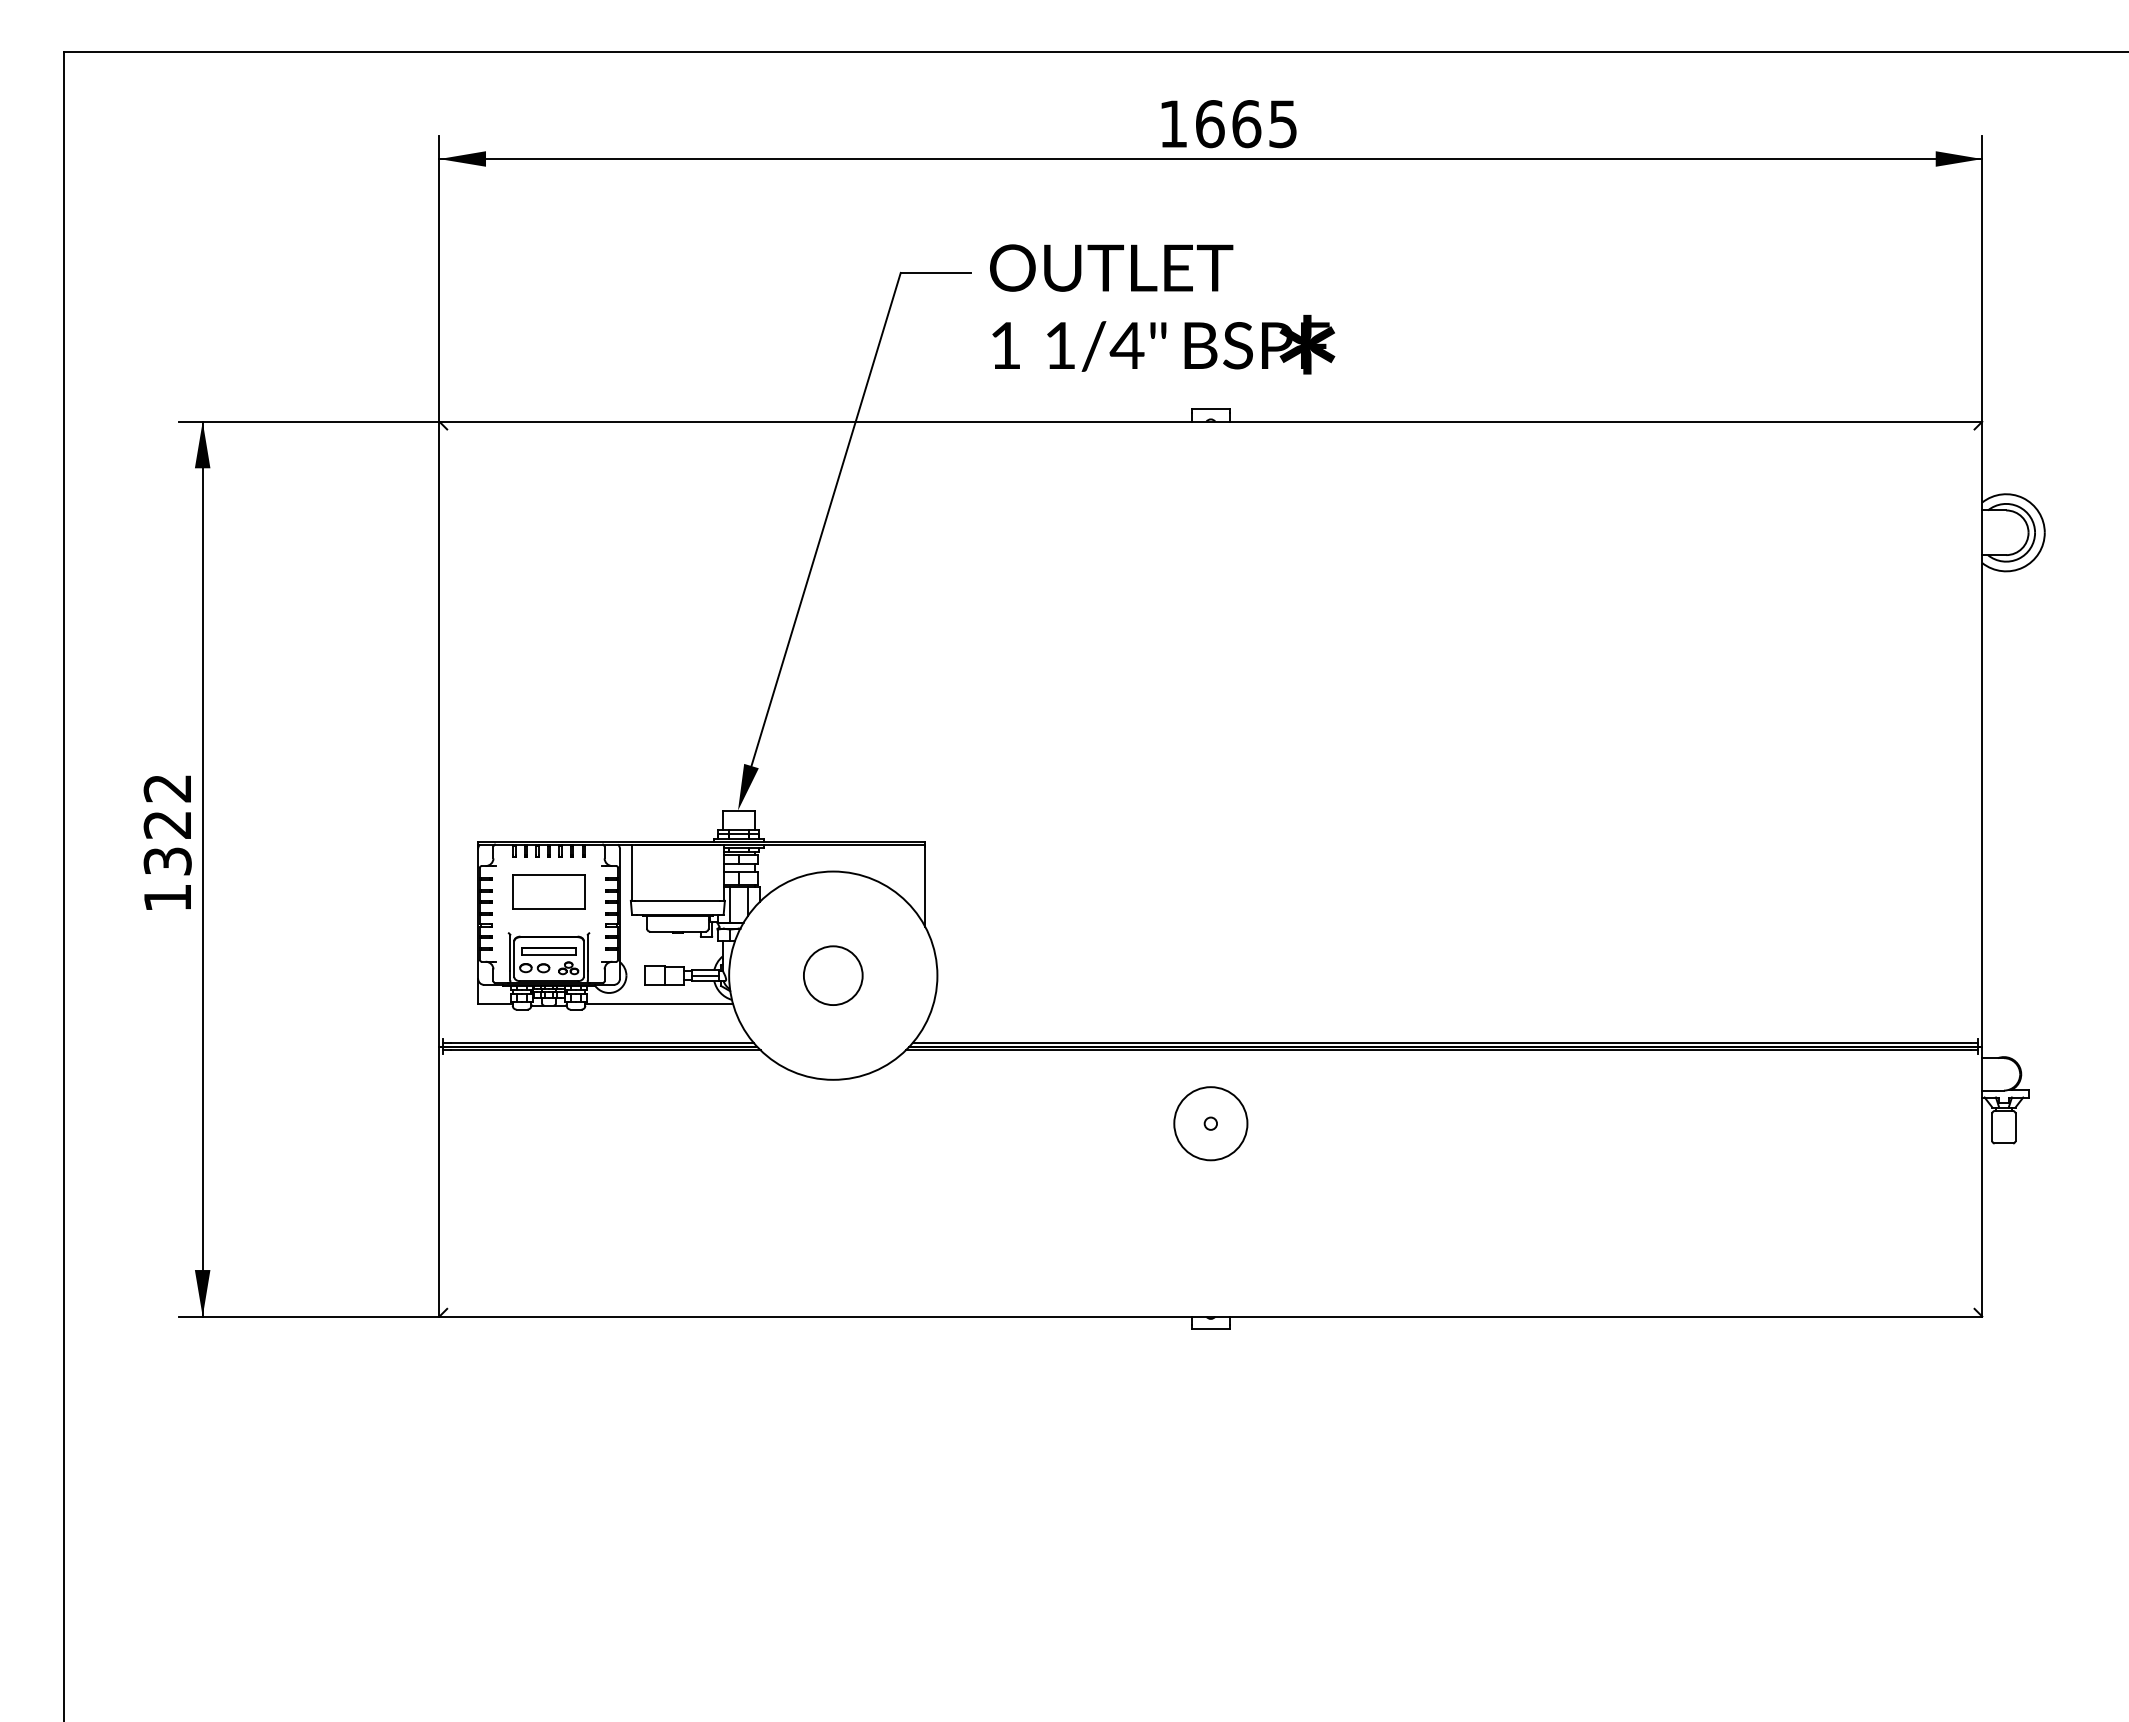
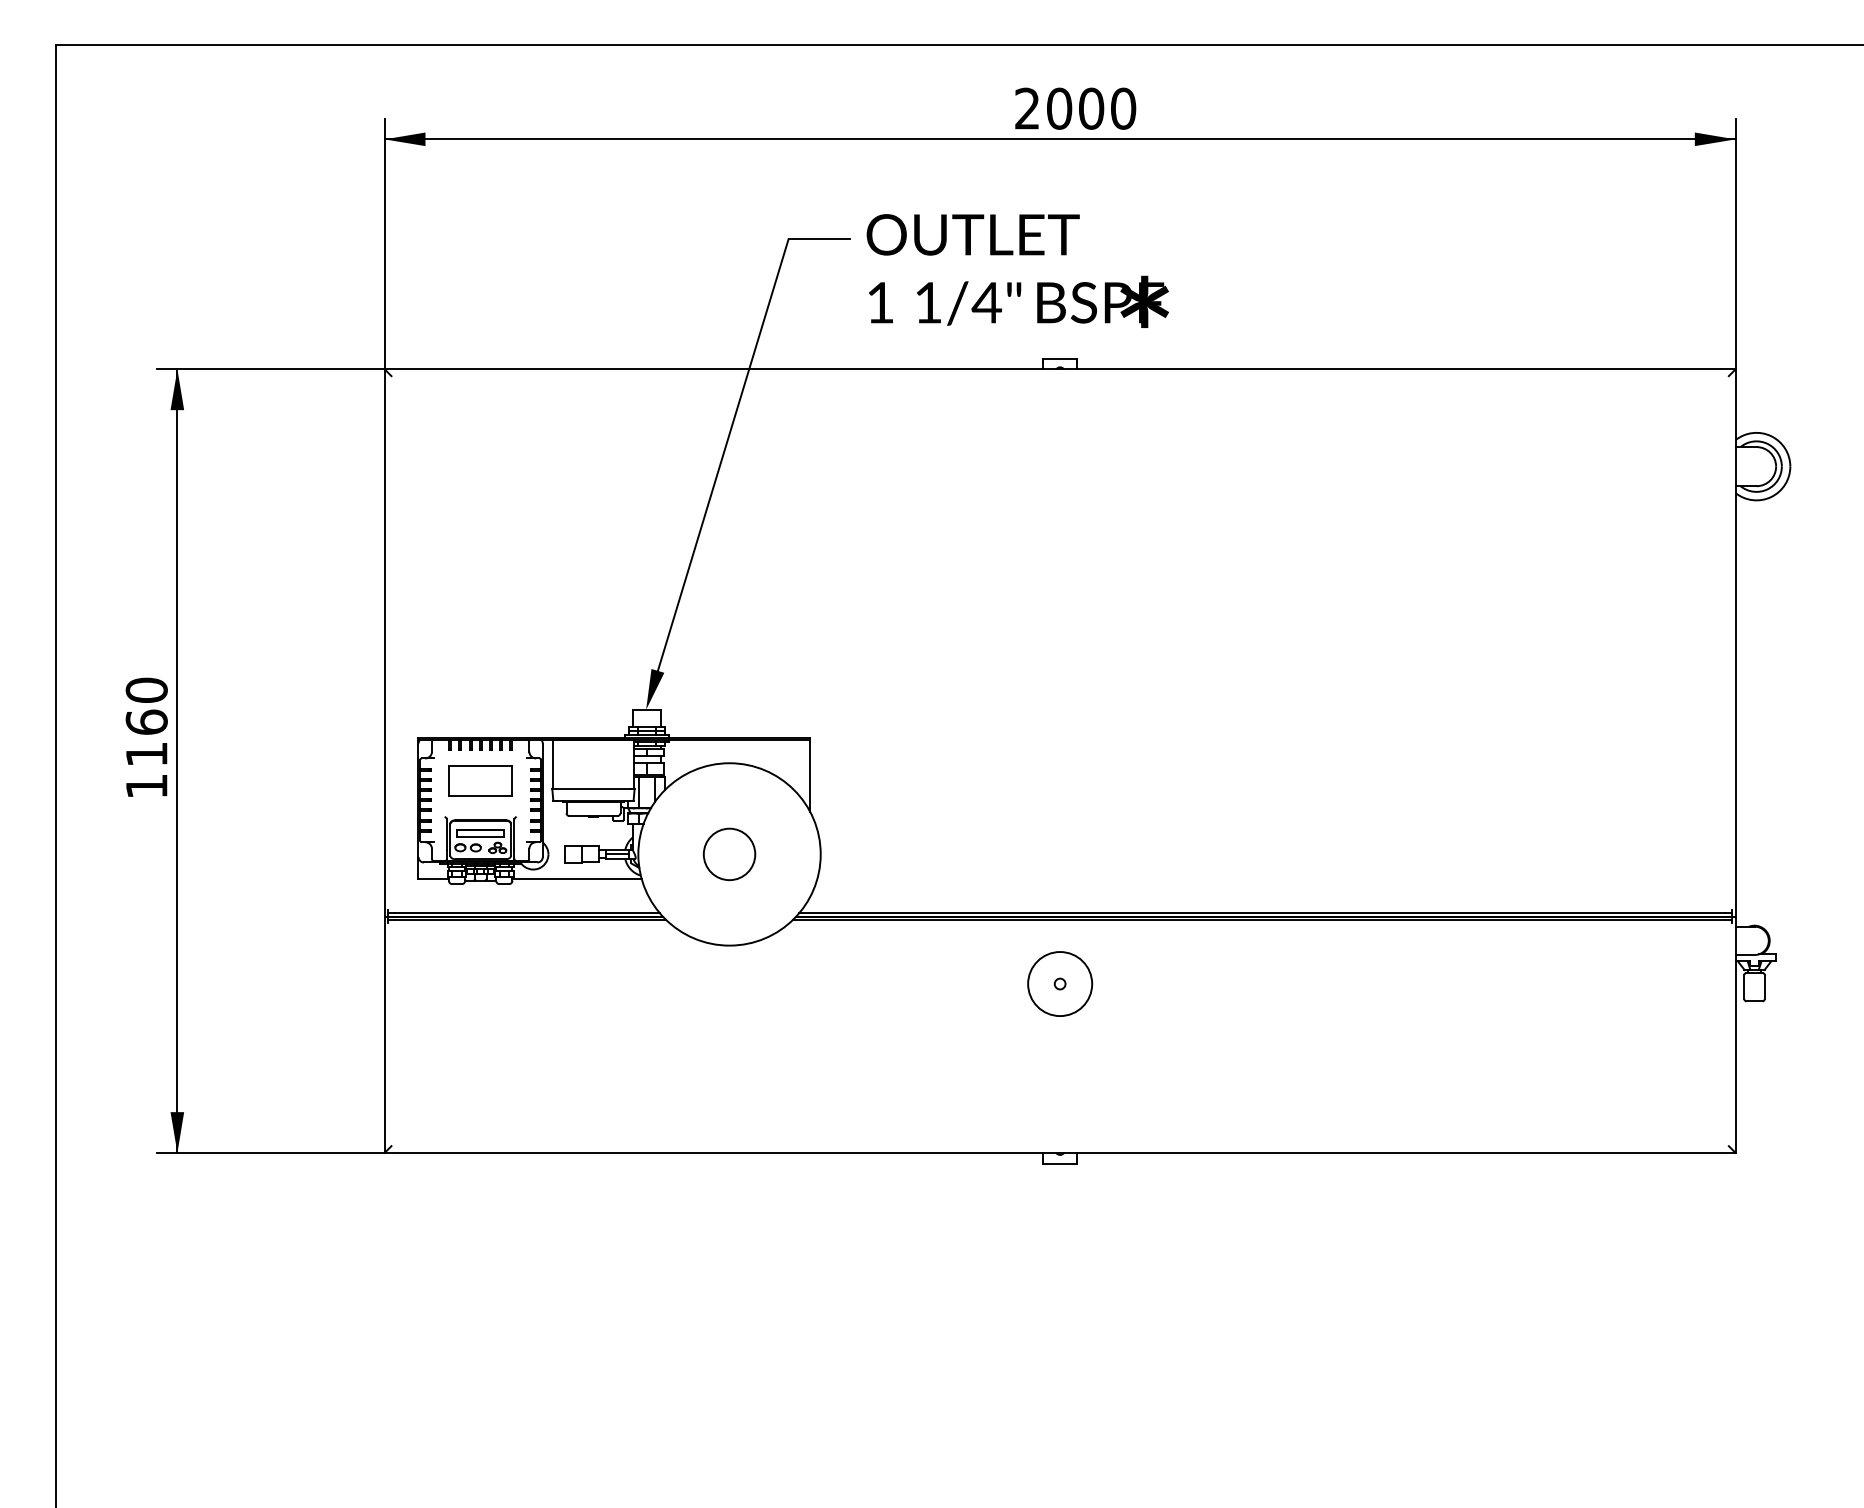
text: (1228, 124) -> (1075, 109), 1665 -> 2000
text: (167, 824) -> (146, 722), 1322 -> 1160

